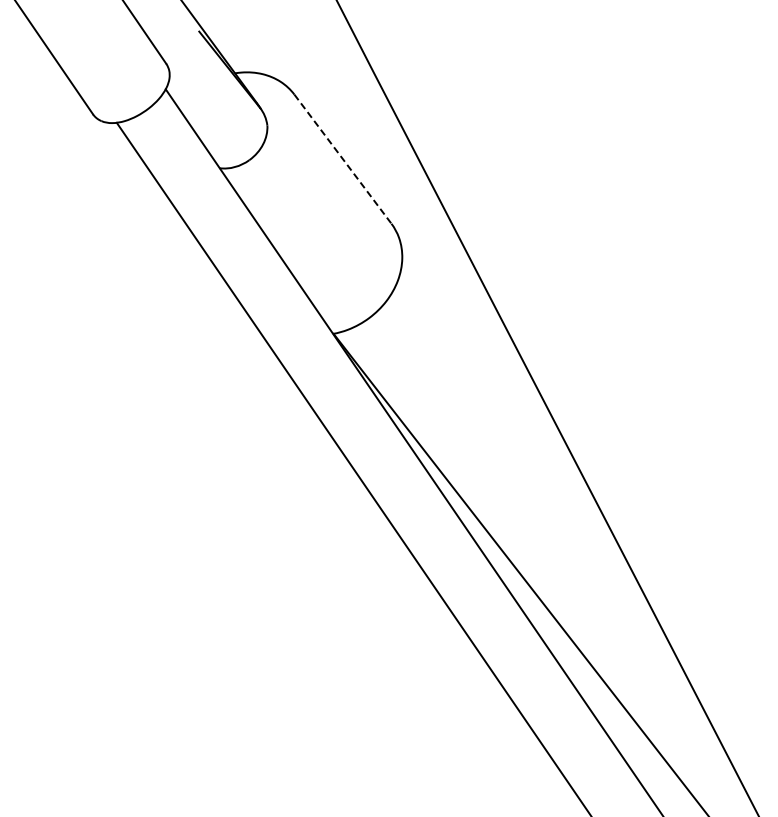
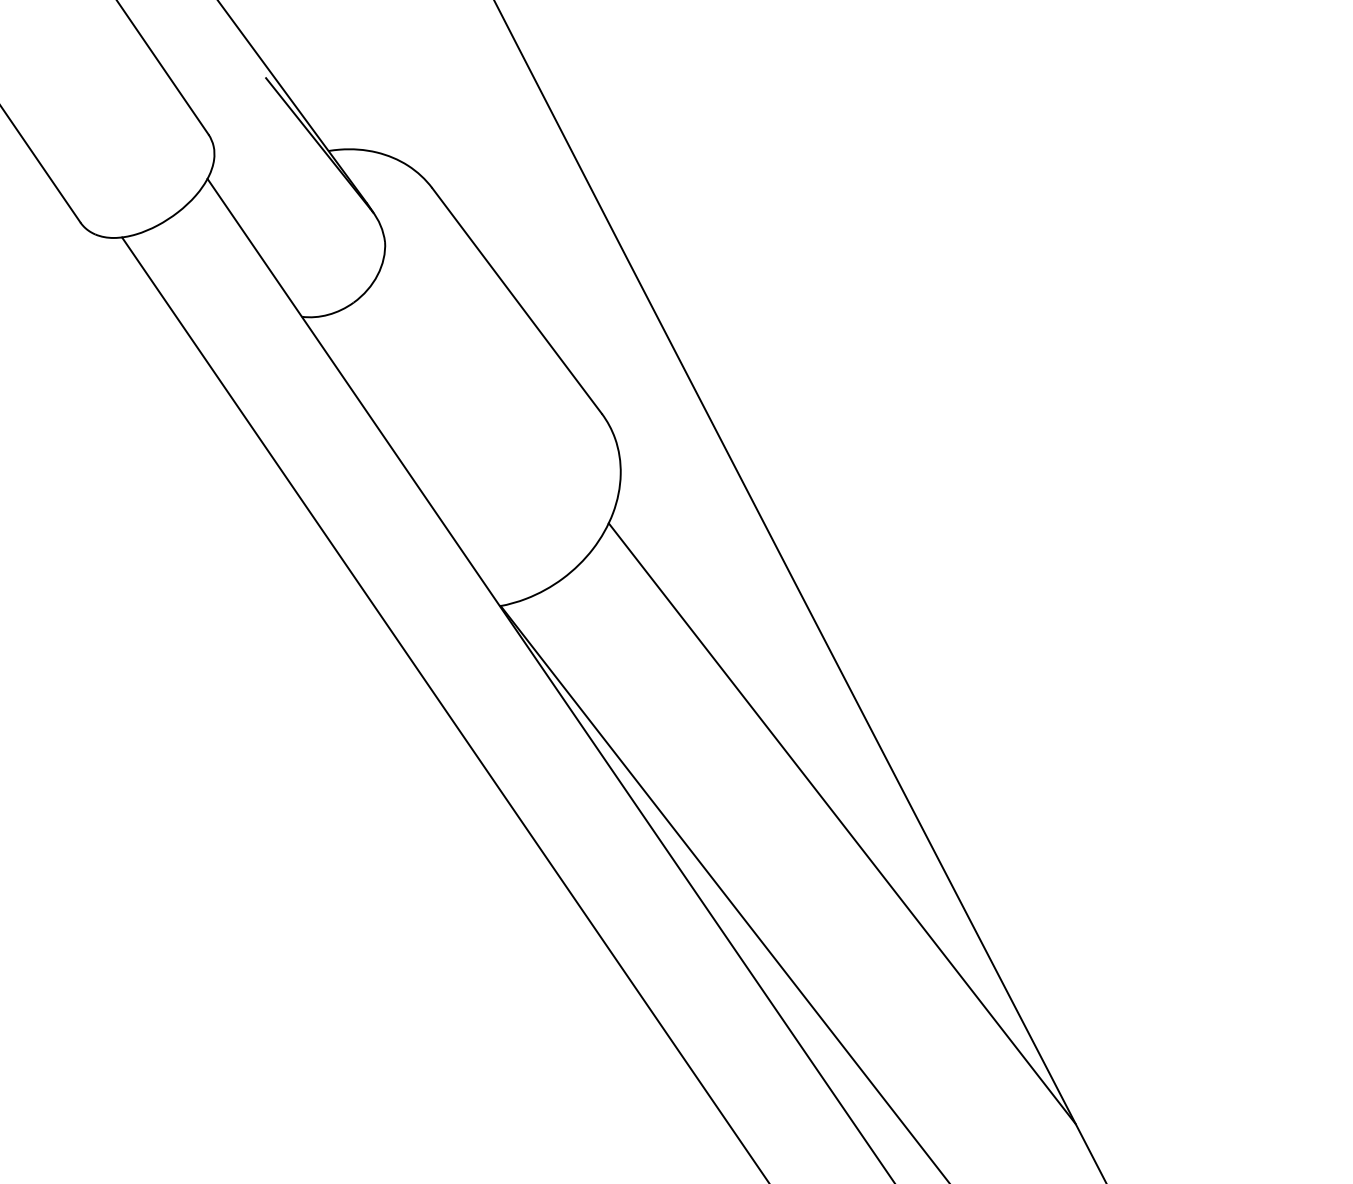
line: (342, 159) -> (516, 301), dashed -> solid
line: (528, 458) -> (841, 823), added

